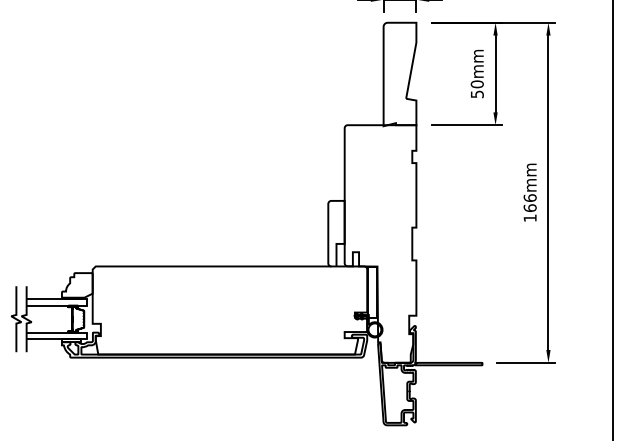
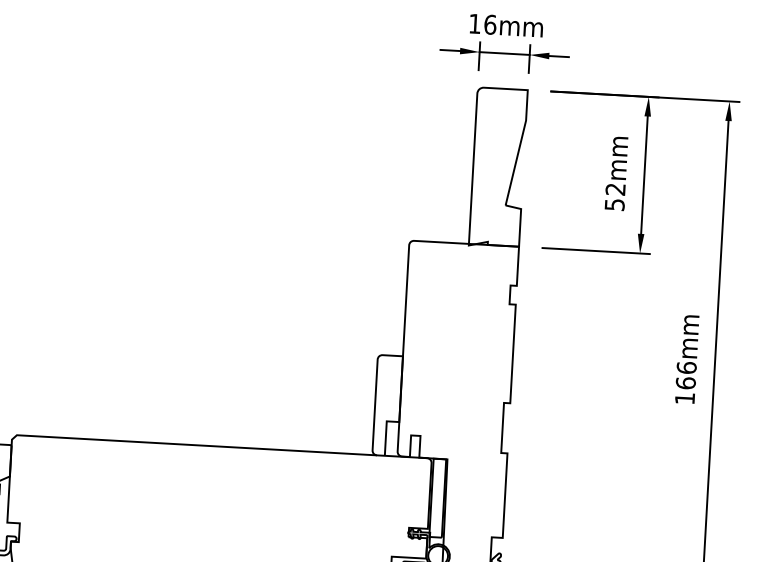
text: (476, 84) -> (614, 189), 50mm -> 52mm

